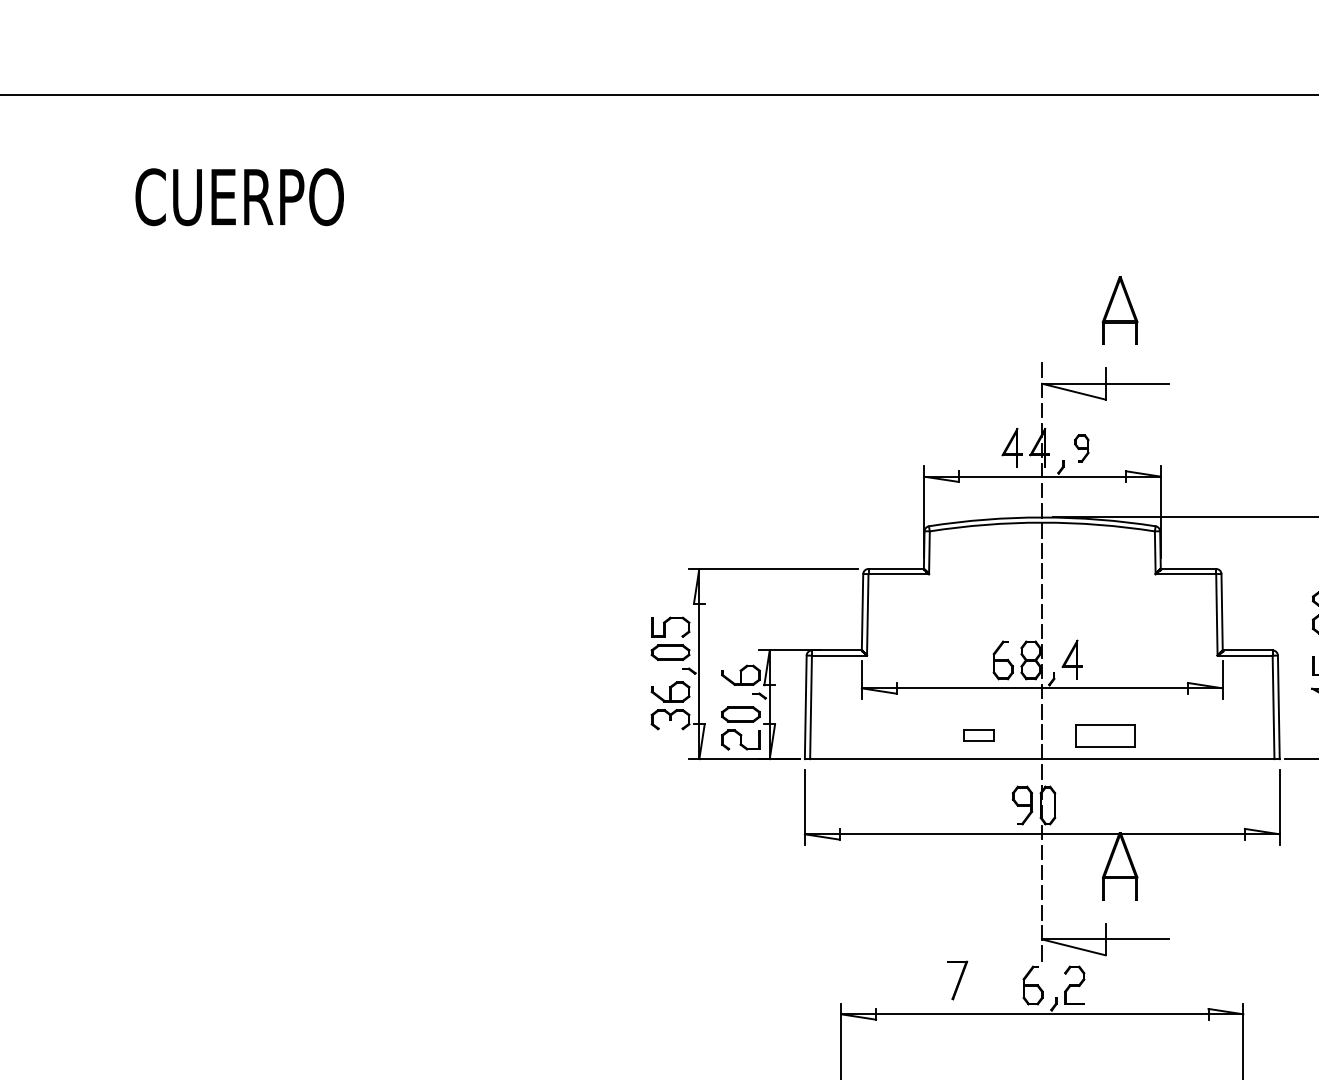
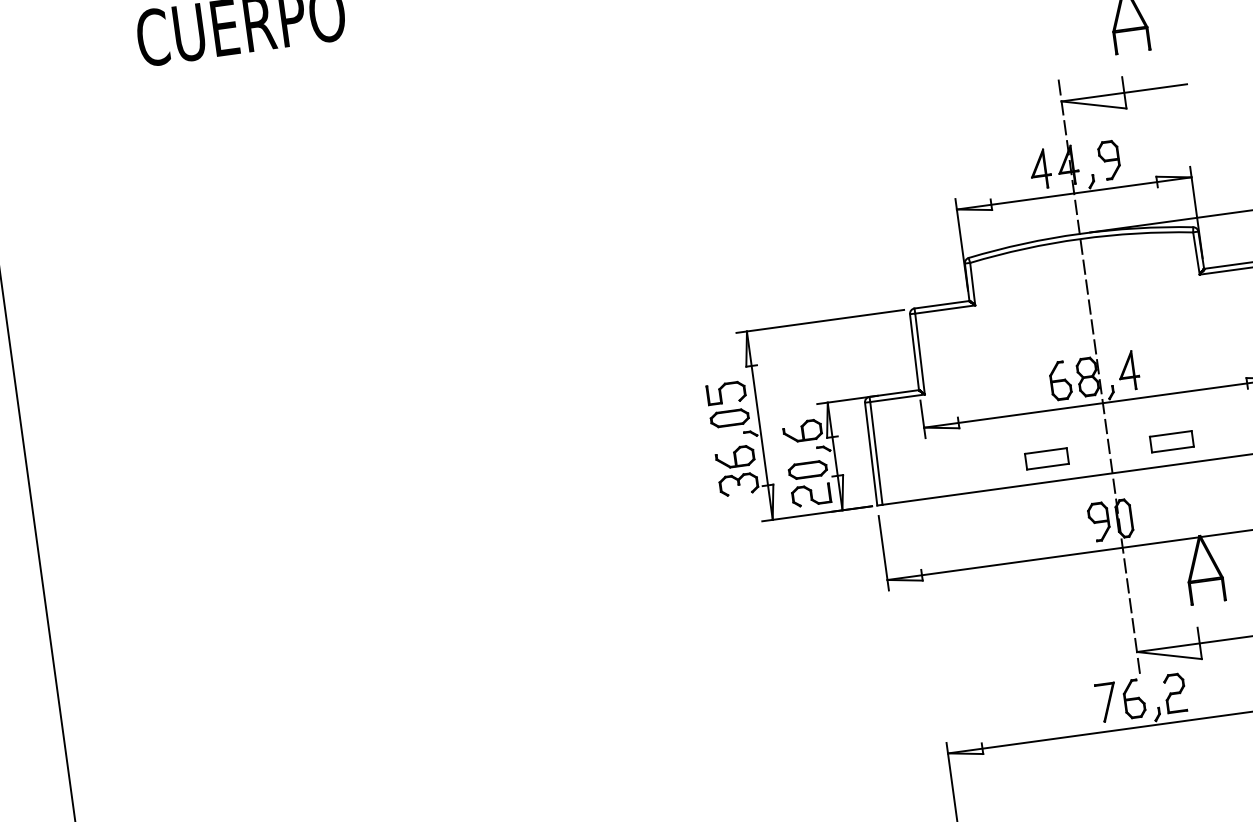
part: (1081, 448) -> (1109, 160), size x1.43
part: (978, 735) -> (1046, 458), size x1.43
part: (1105, 735) -> (1171, 441), size x0.71
part: (957, 980) -> (1106, 702), moved

